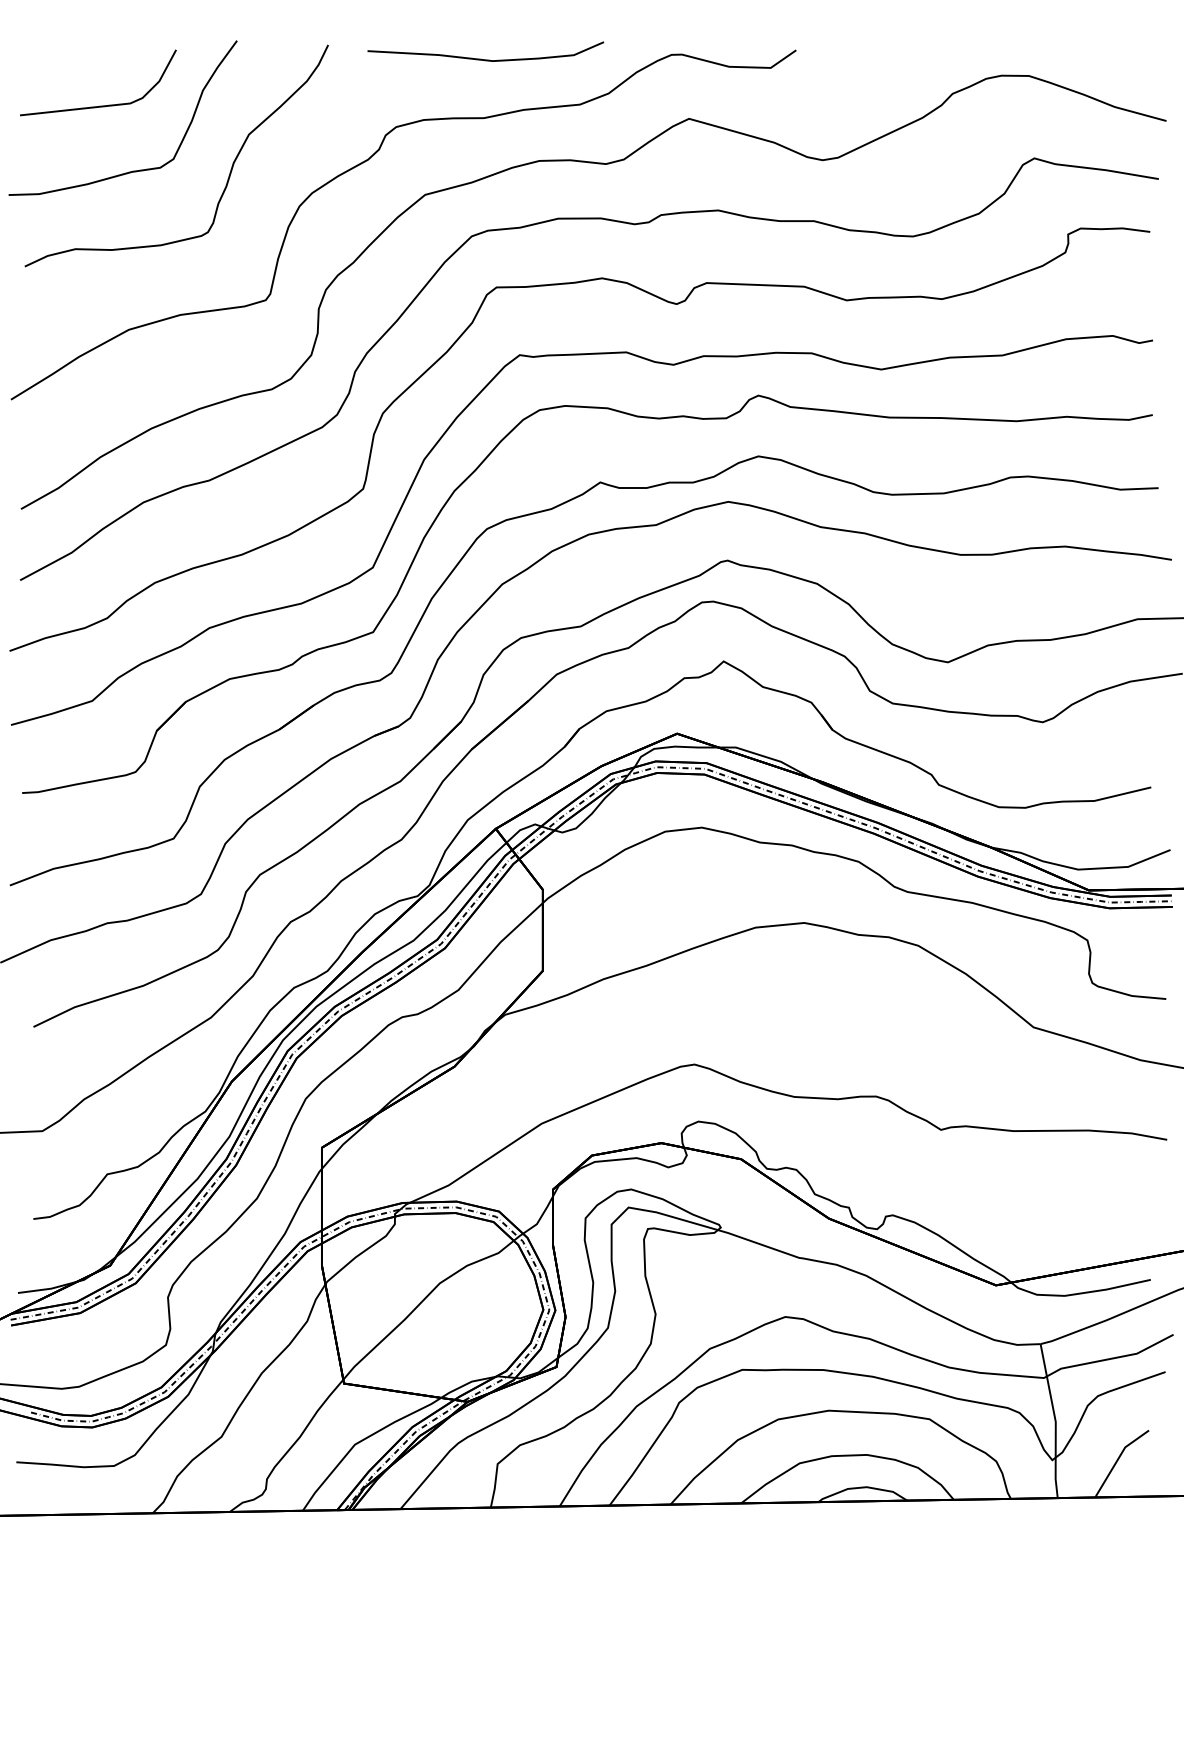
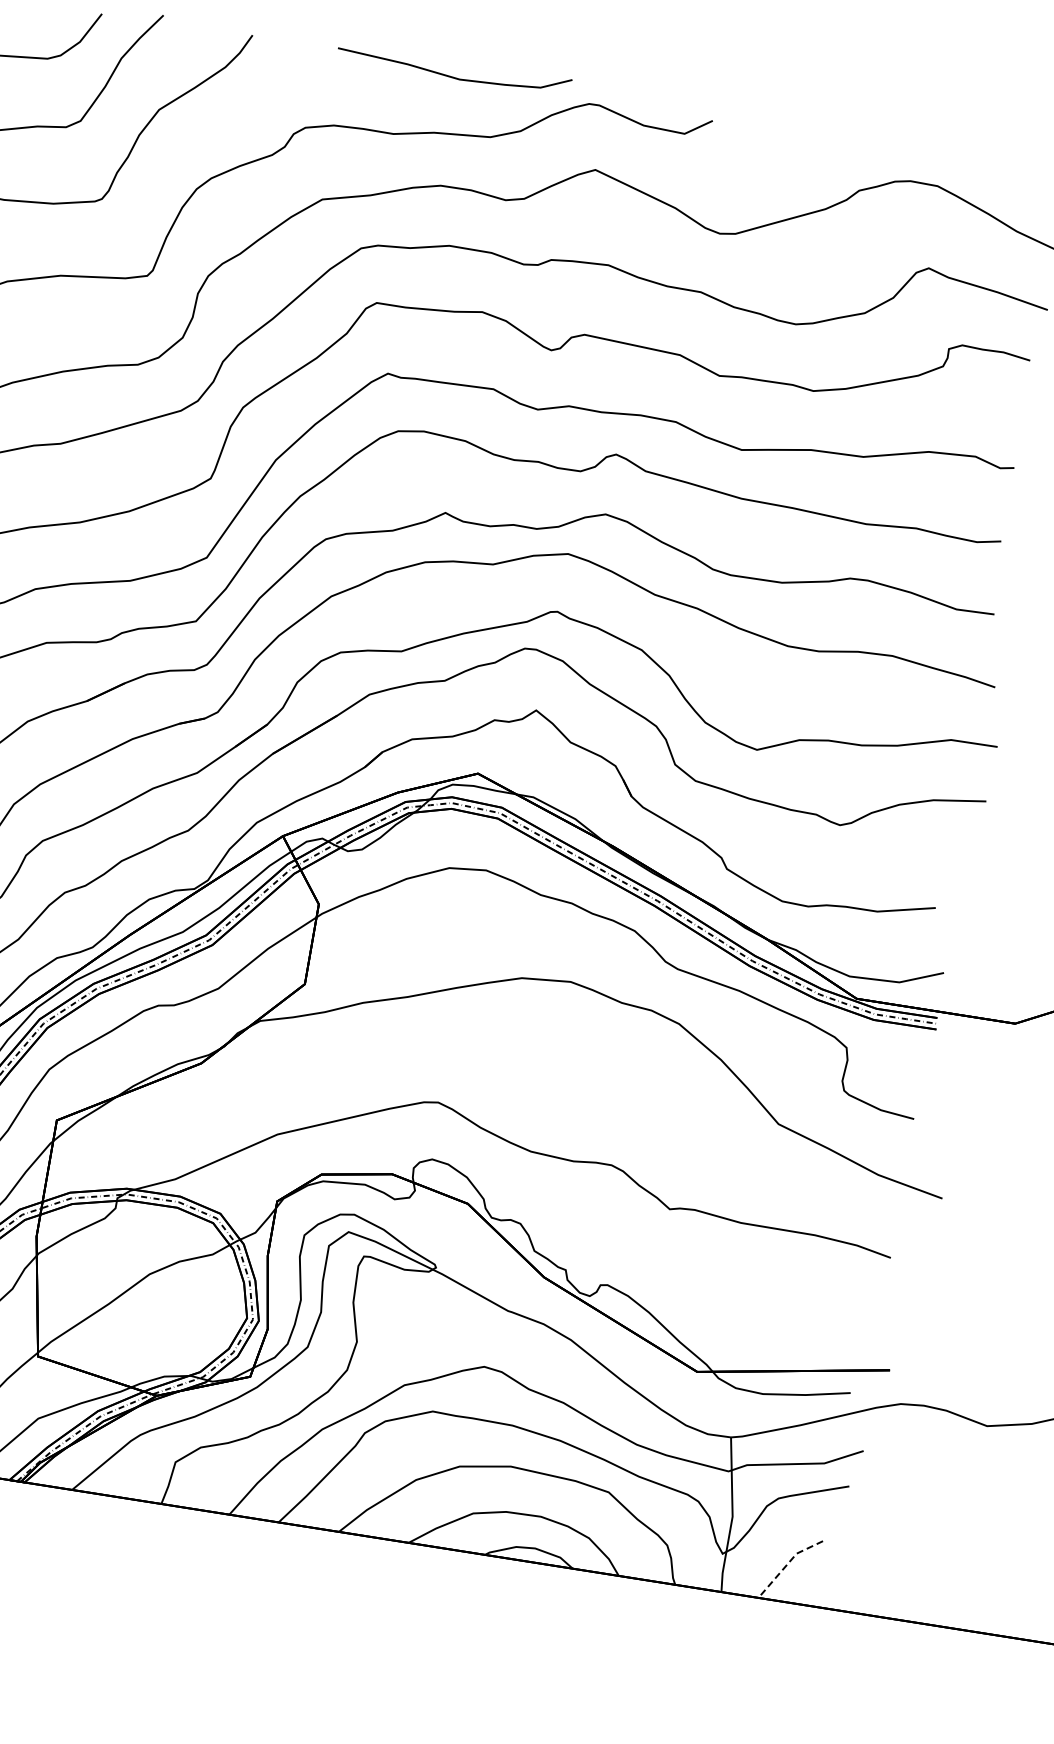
curve: (485, 59) -> (452, 76), moved
line: (1117, 1460) -> (786, 1565), solid -> dashed

